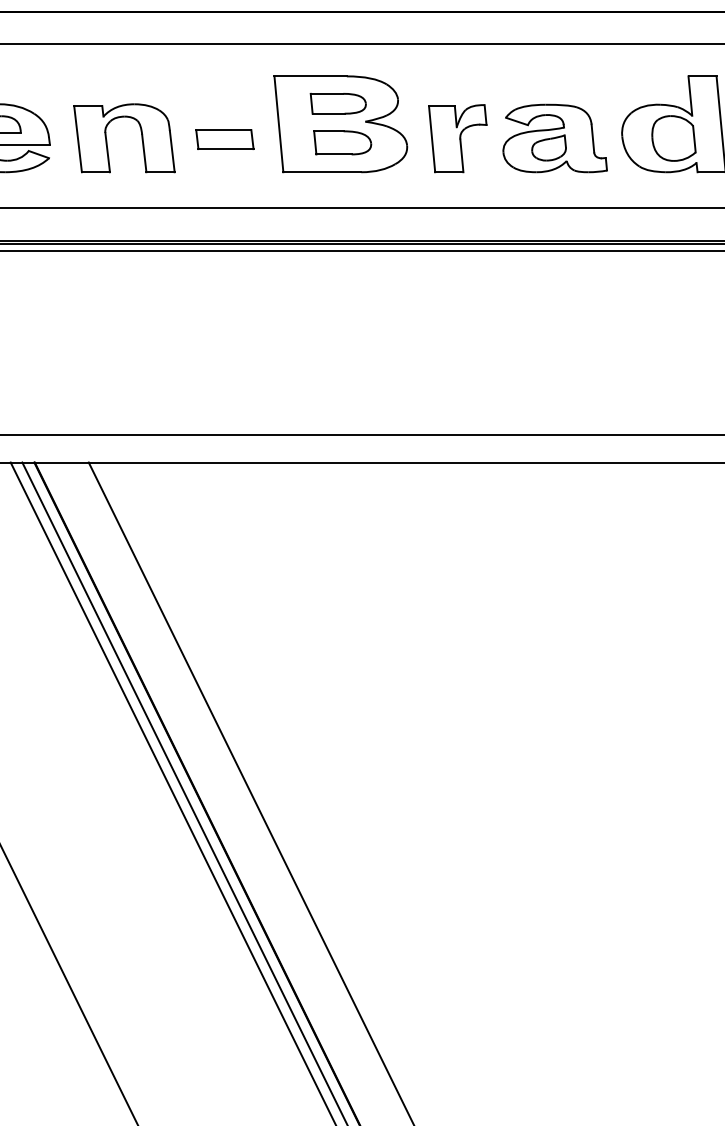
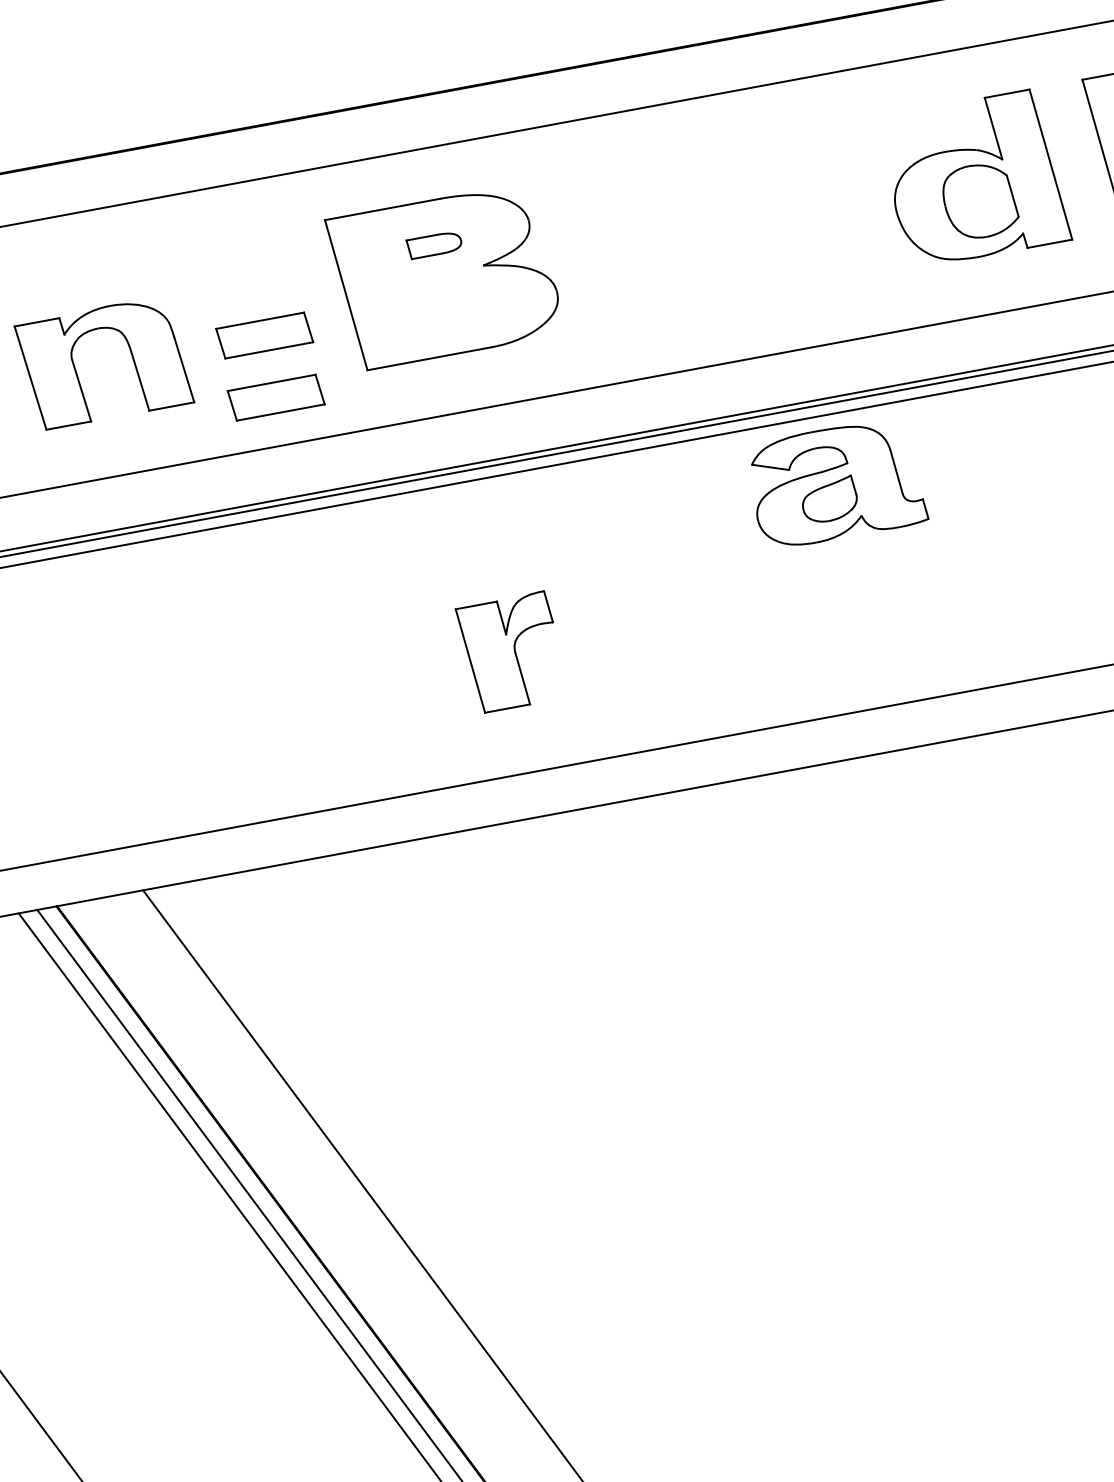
part: (337, 103) -> (433, 244), size x0.6
part: (457, 138) -> (510, 652), moved
part: (554, 138) -> (835, 483), moved
part: (342, 142) -> (452, 305), removed
part: (224, 178) -> (275, 397), added

